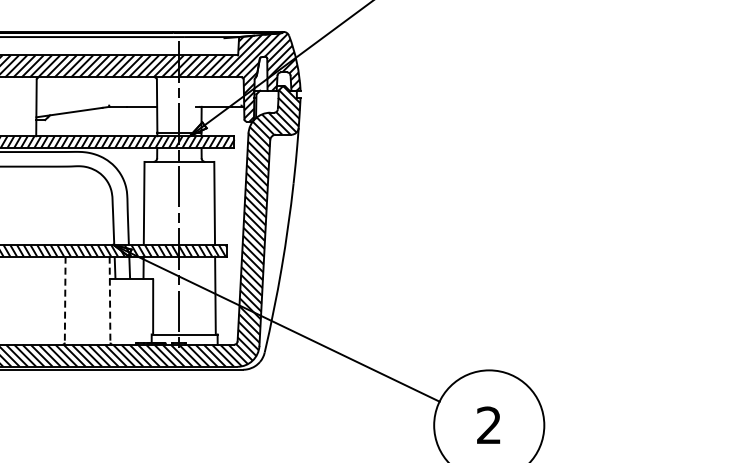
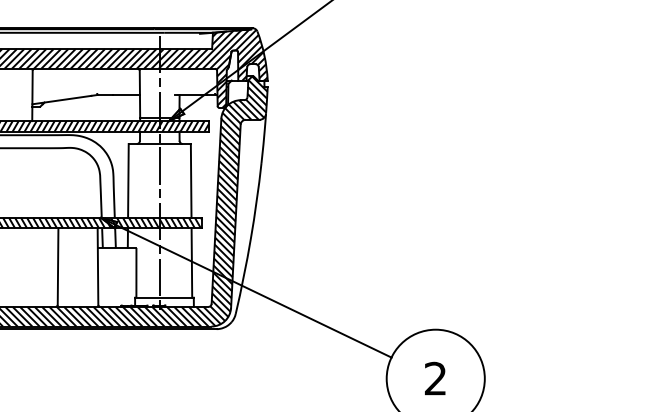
line: (65, 299) -> (58, 266), dashed -> solid
line: (110, 299) -> (98, 266), dashed -> solid

